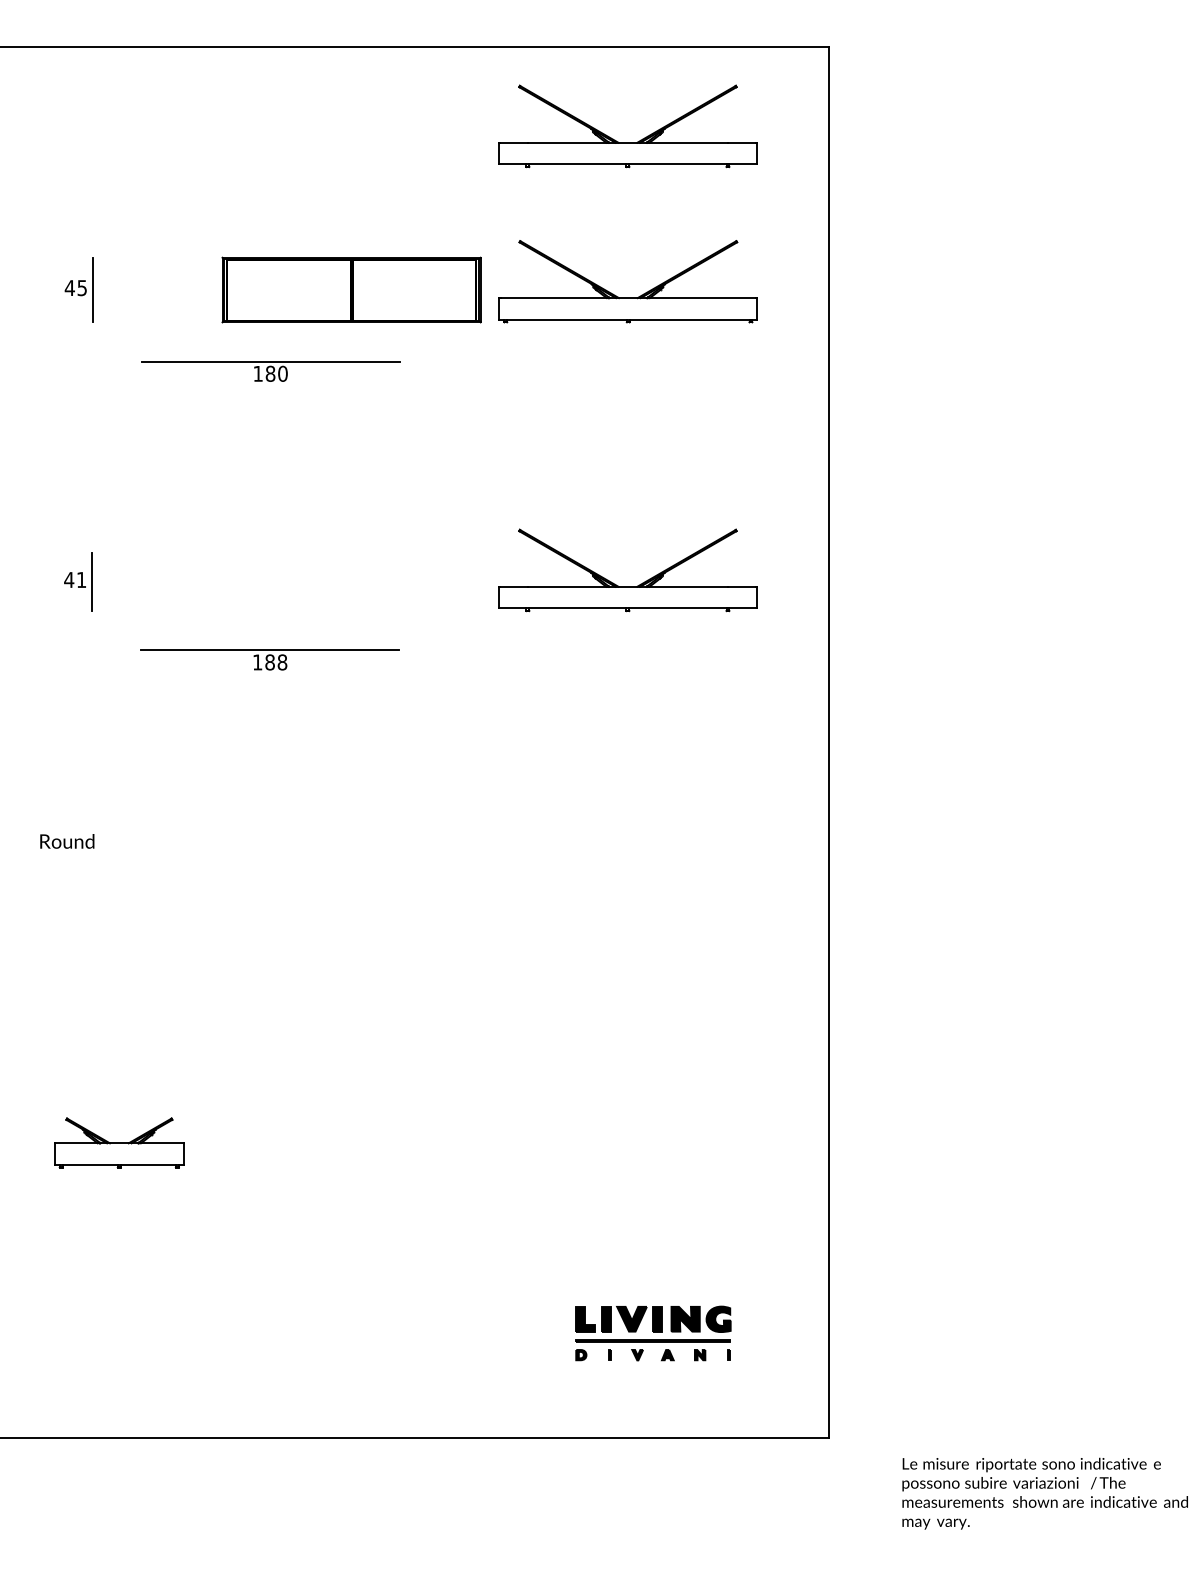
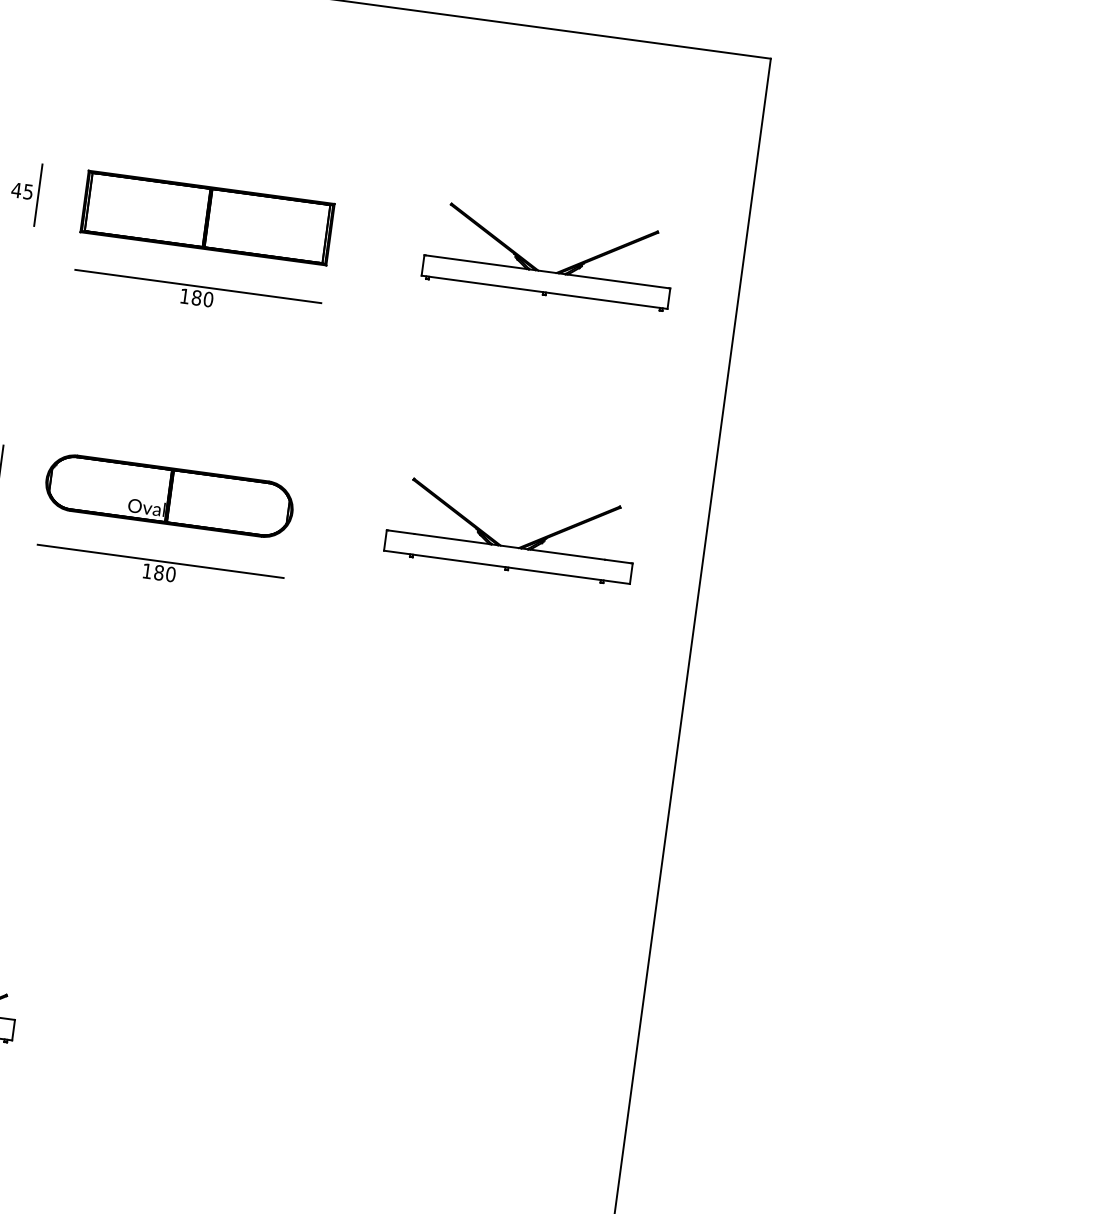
part: (627, 142) -> (566, 123), removed
part: (351, 289) -> (207, 217), moved
part: (270, 581) -> (169, 495), added
text: (282, 662) -> (170, 574), 188 -> 180

